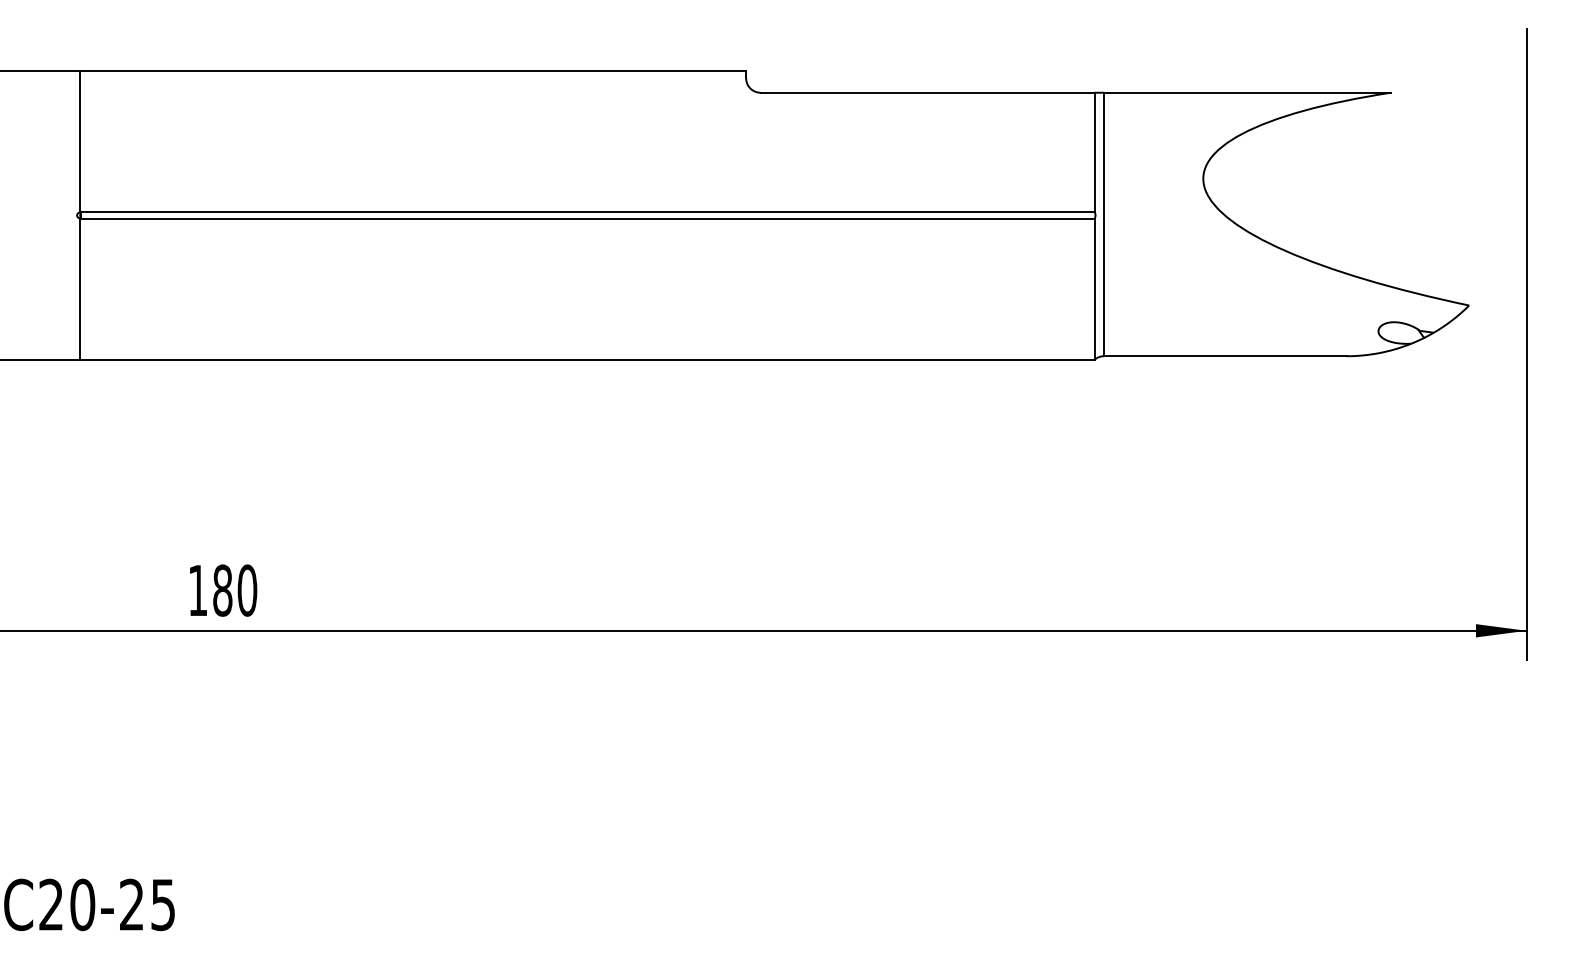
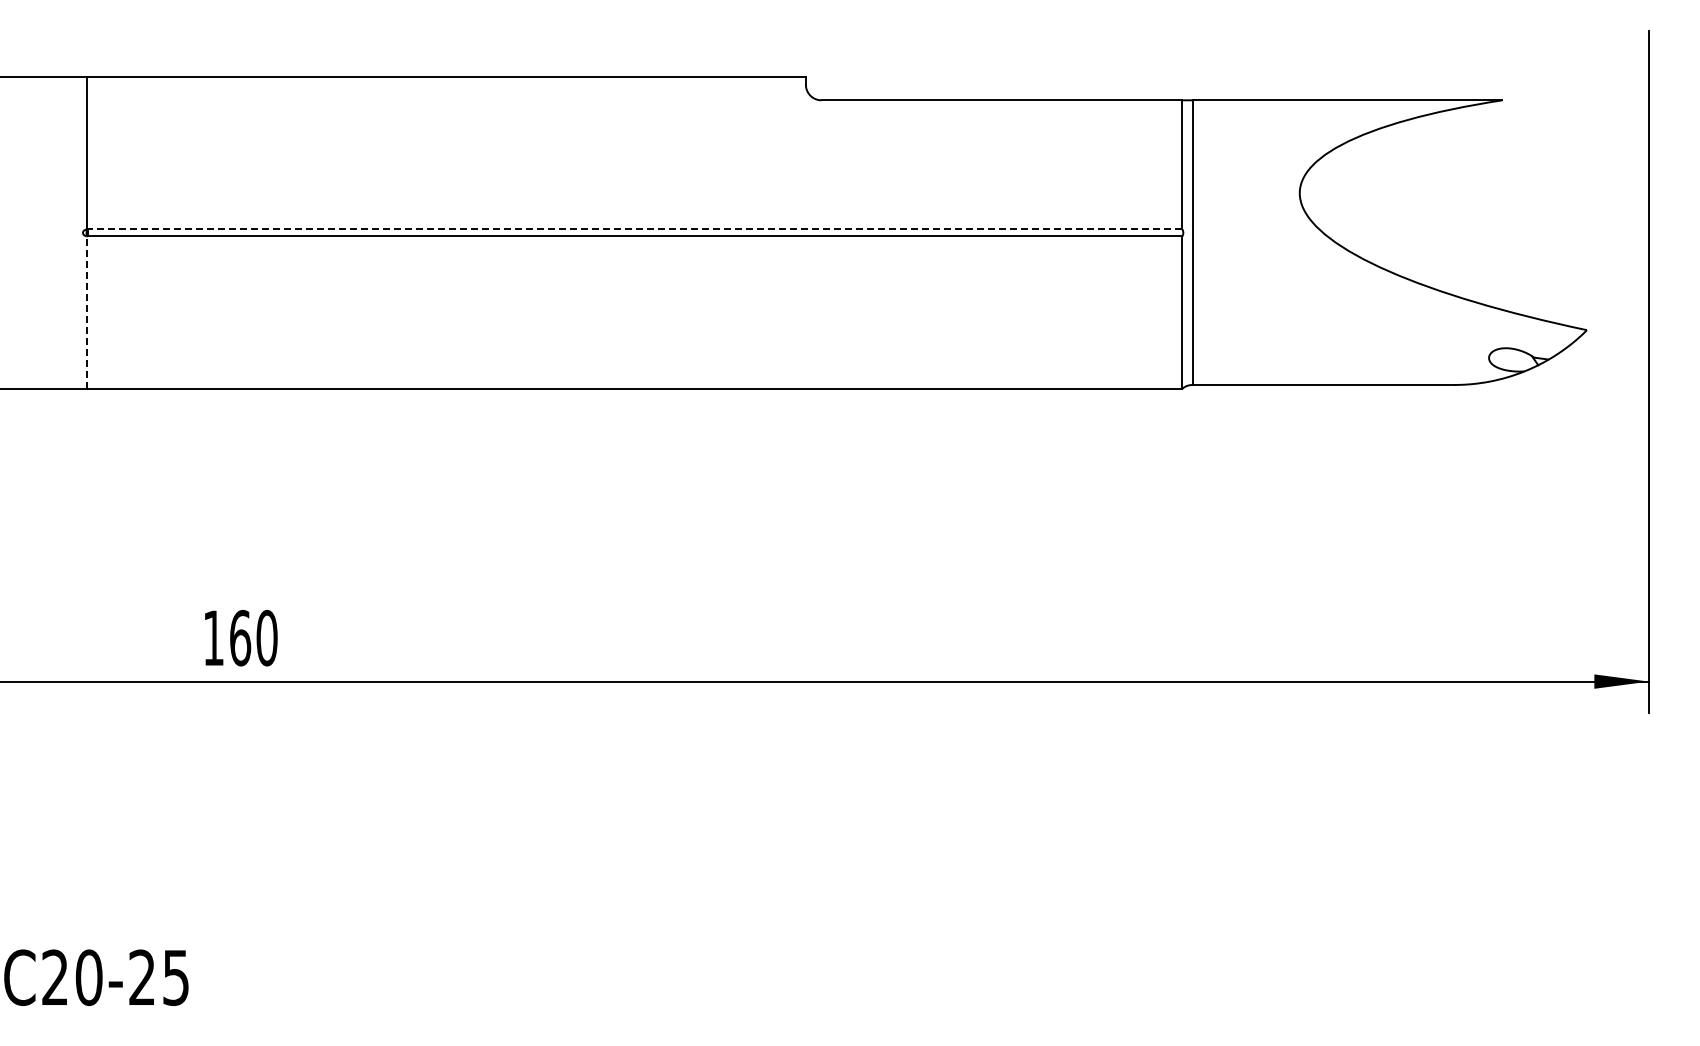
line: (587, 212) -> (634, 229), solid -> dashed
line: (80, 289) -> (86, 312), solid -> dashed
text: (222, 589) -> (240, 637), 180 -> 160

